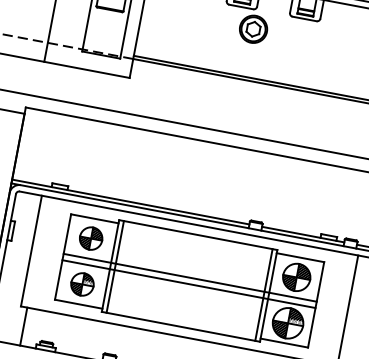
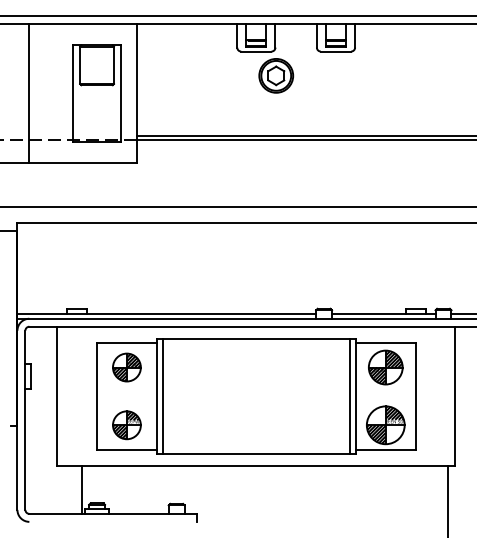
line: (190, 277) -> (256, 392), removed
line: (189, 284) -> (256, 400), removed
line: (24, 326) -> (82, 489), moved

